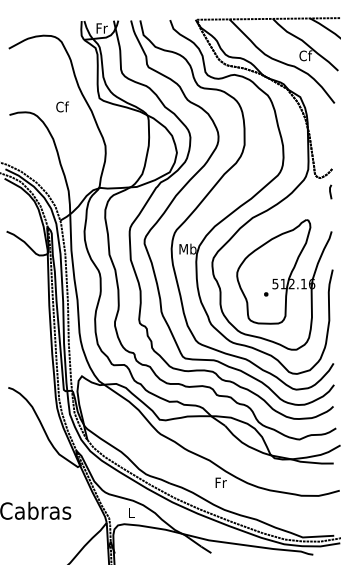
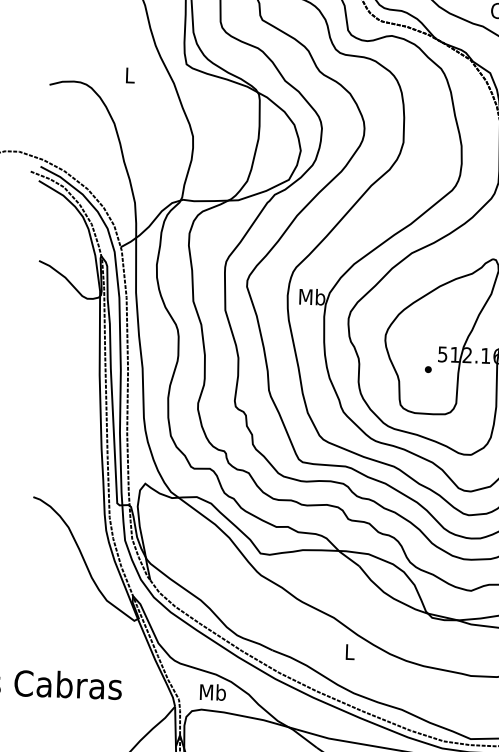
text: (62, 106) -> (130, 74), Cf -> L
text: (220, 482) -> (349, 651), Fr -> L
text: (131, 512) -> (213, 692), L -> Mb

